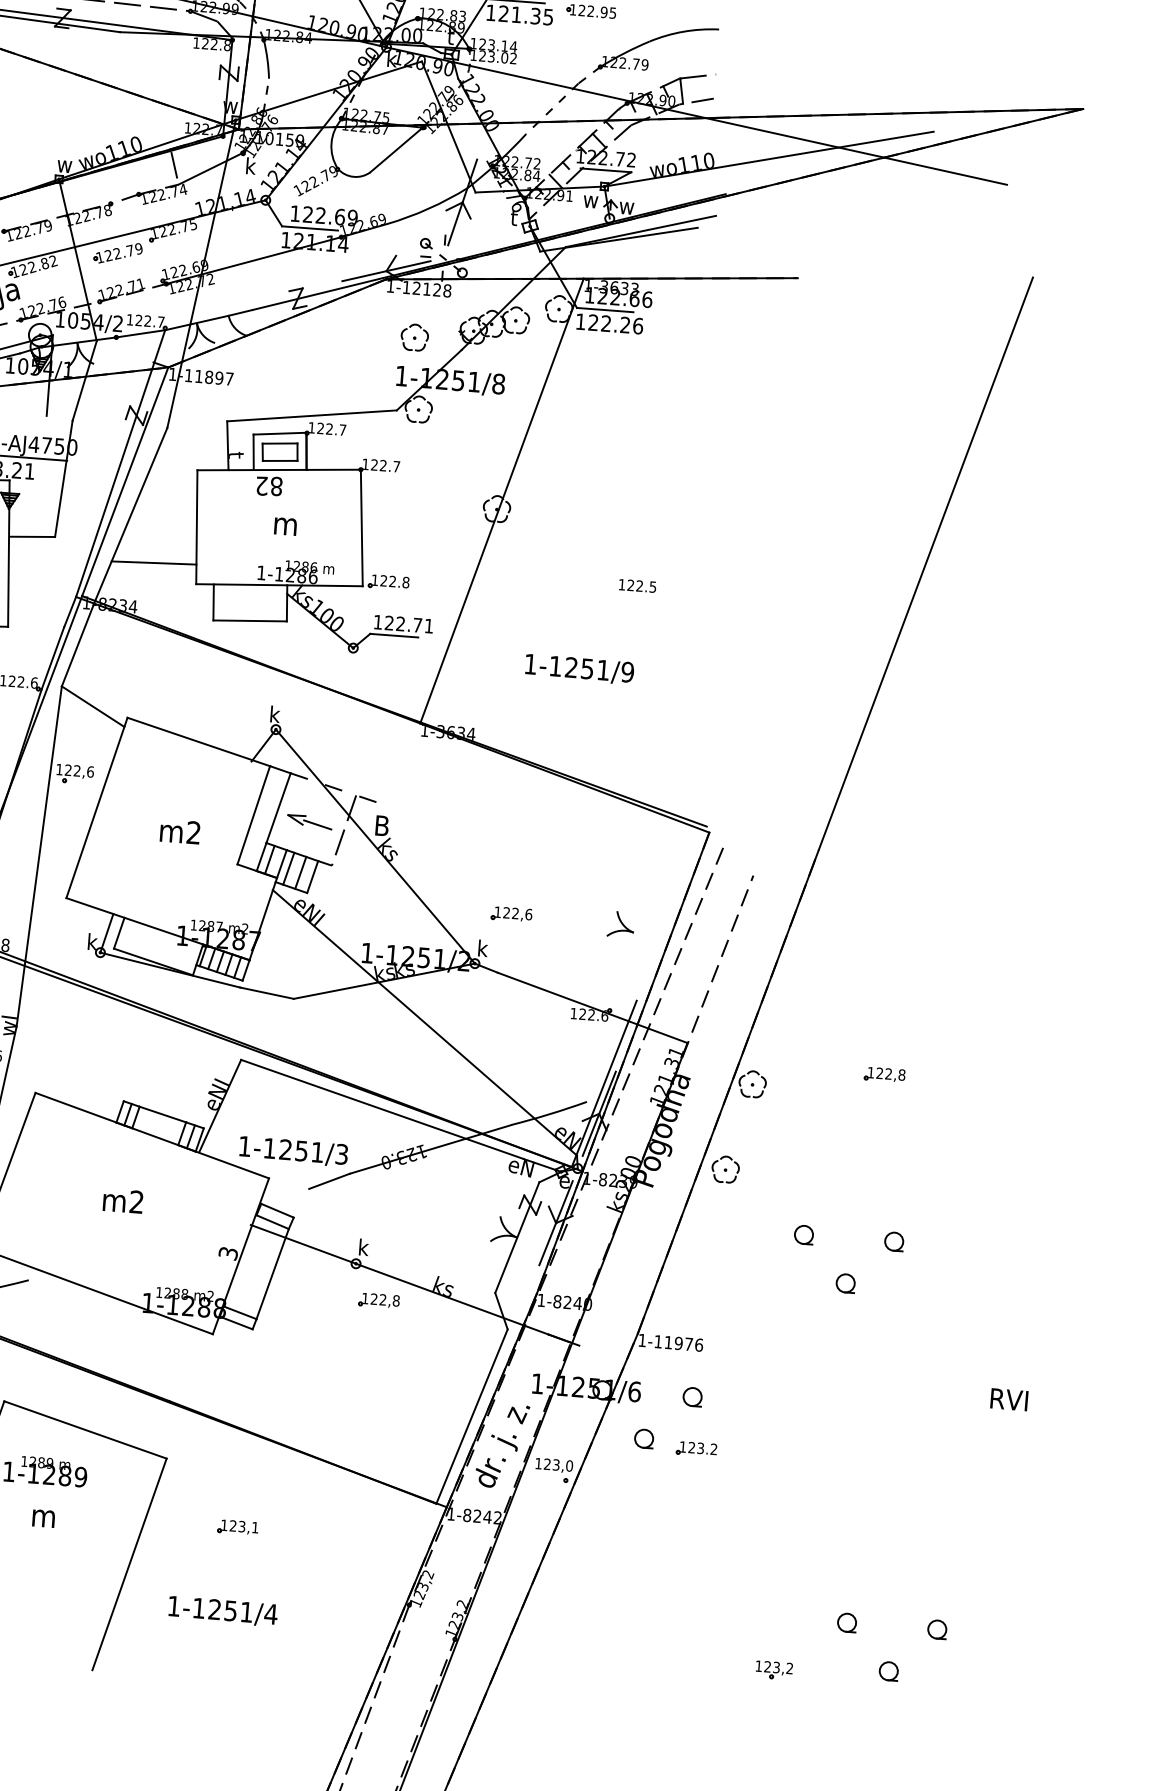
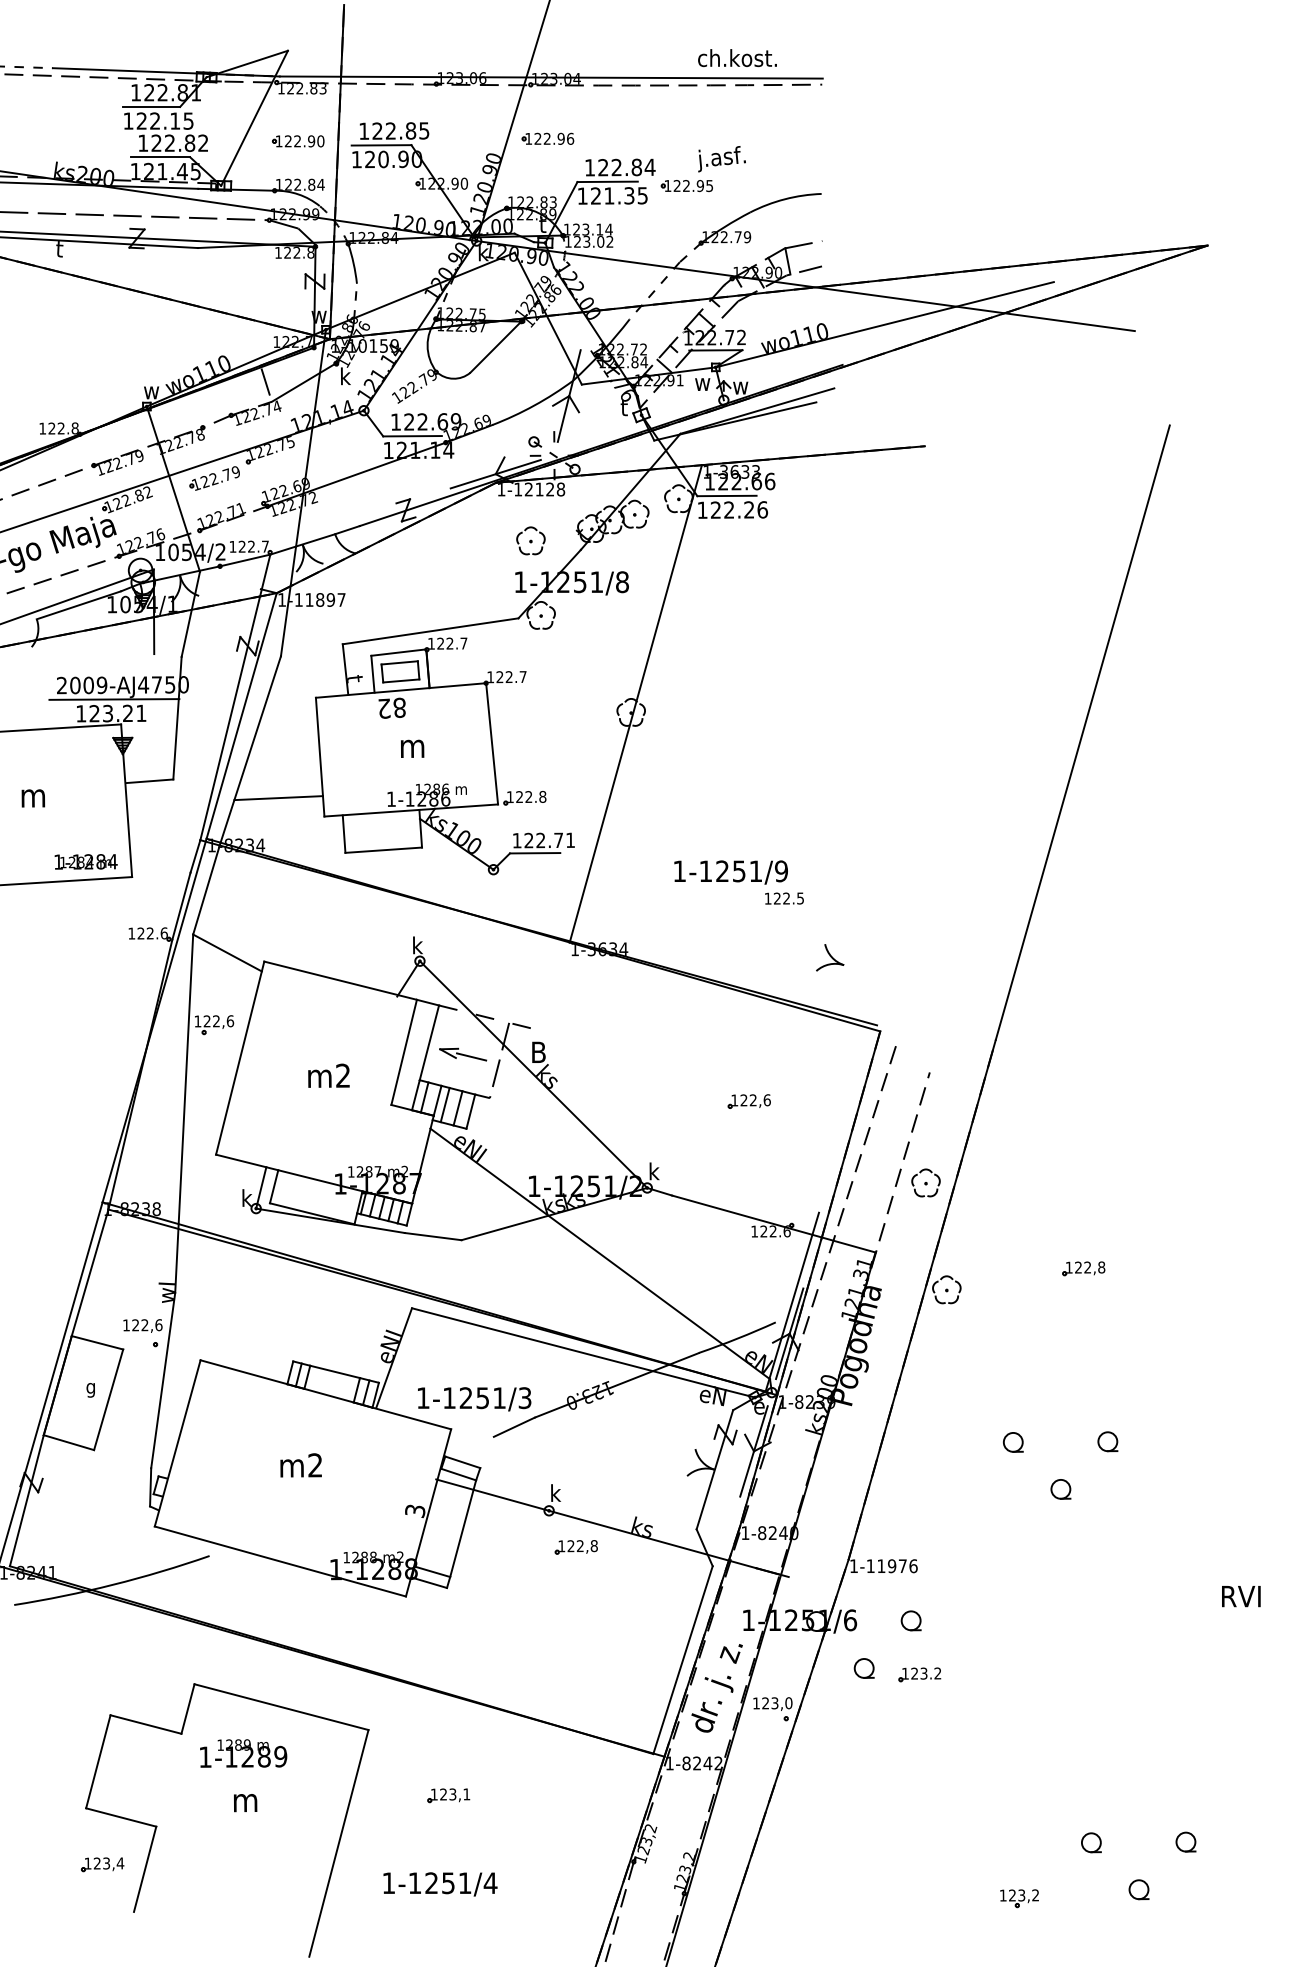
text: (637, 585) -> (784, 898), moved
part: (510, 914) -> (748, 1101), moved
part: (621, 924) -> (830, 957), moved
part: (725, 1169) -> (925, 1182), moved

